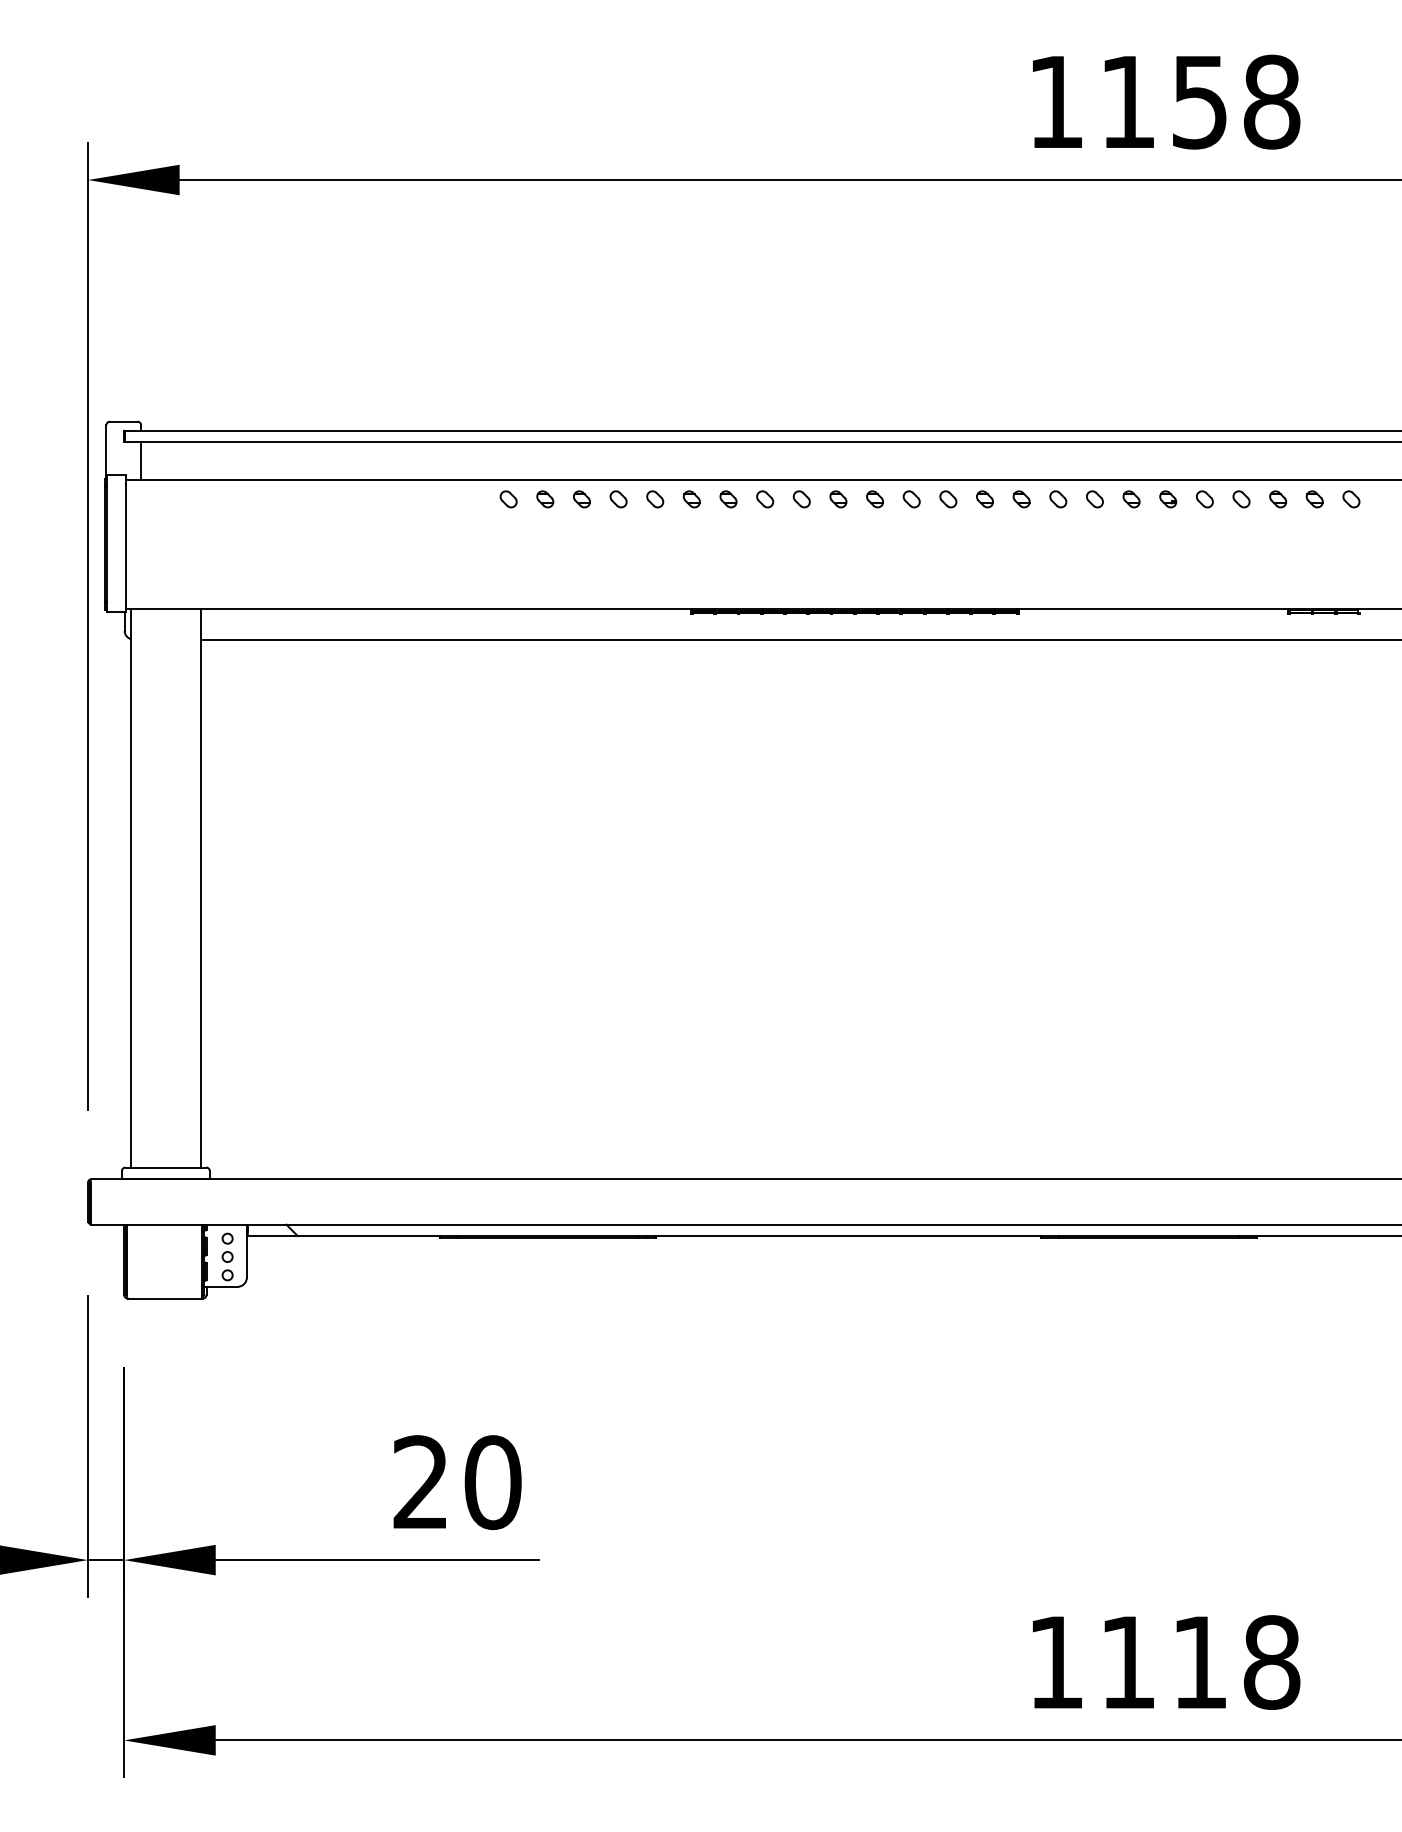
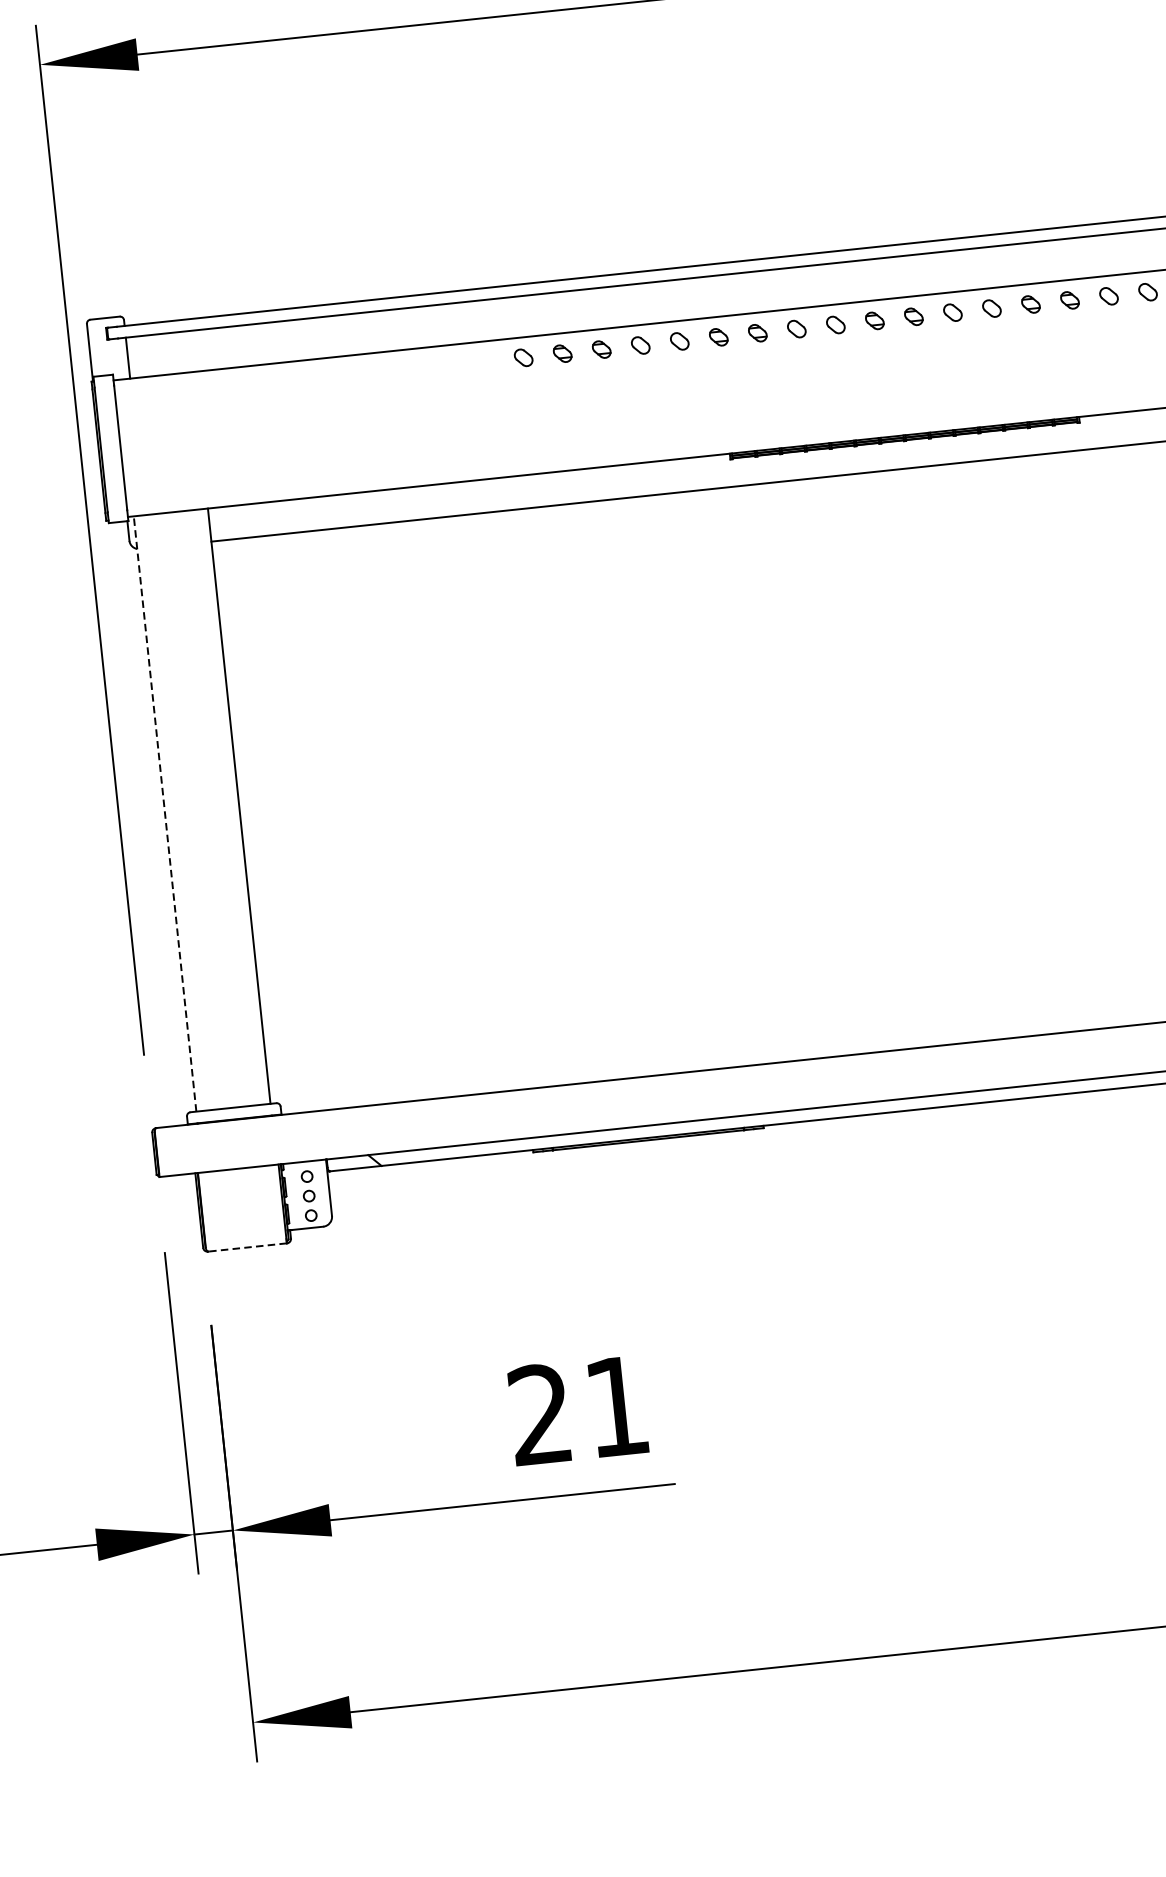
line: (131, 887) -> (165, 813), solid -> dashed
line: (165, 1298) -> (247, 1247), solid -> dashed
text: (492, 1482) -> (616, 1406), 20 -> 21

